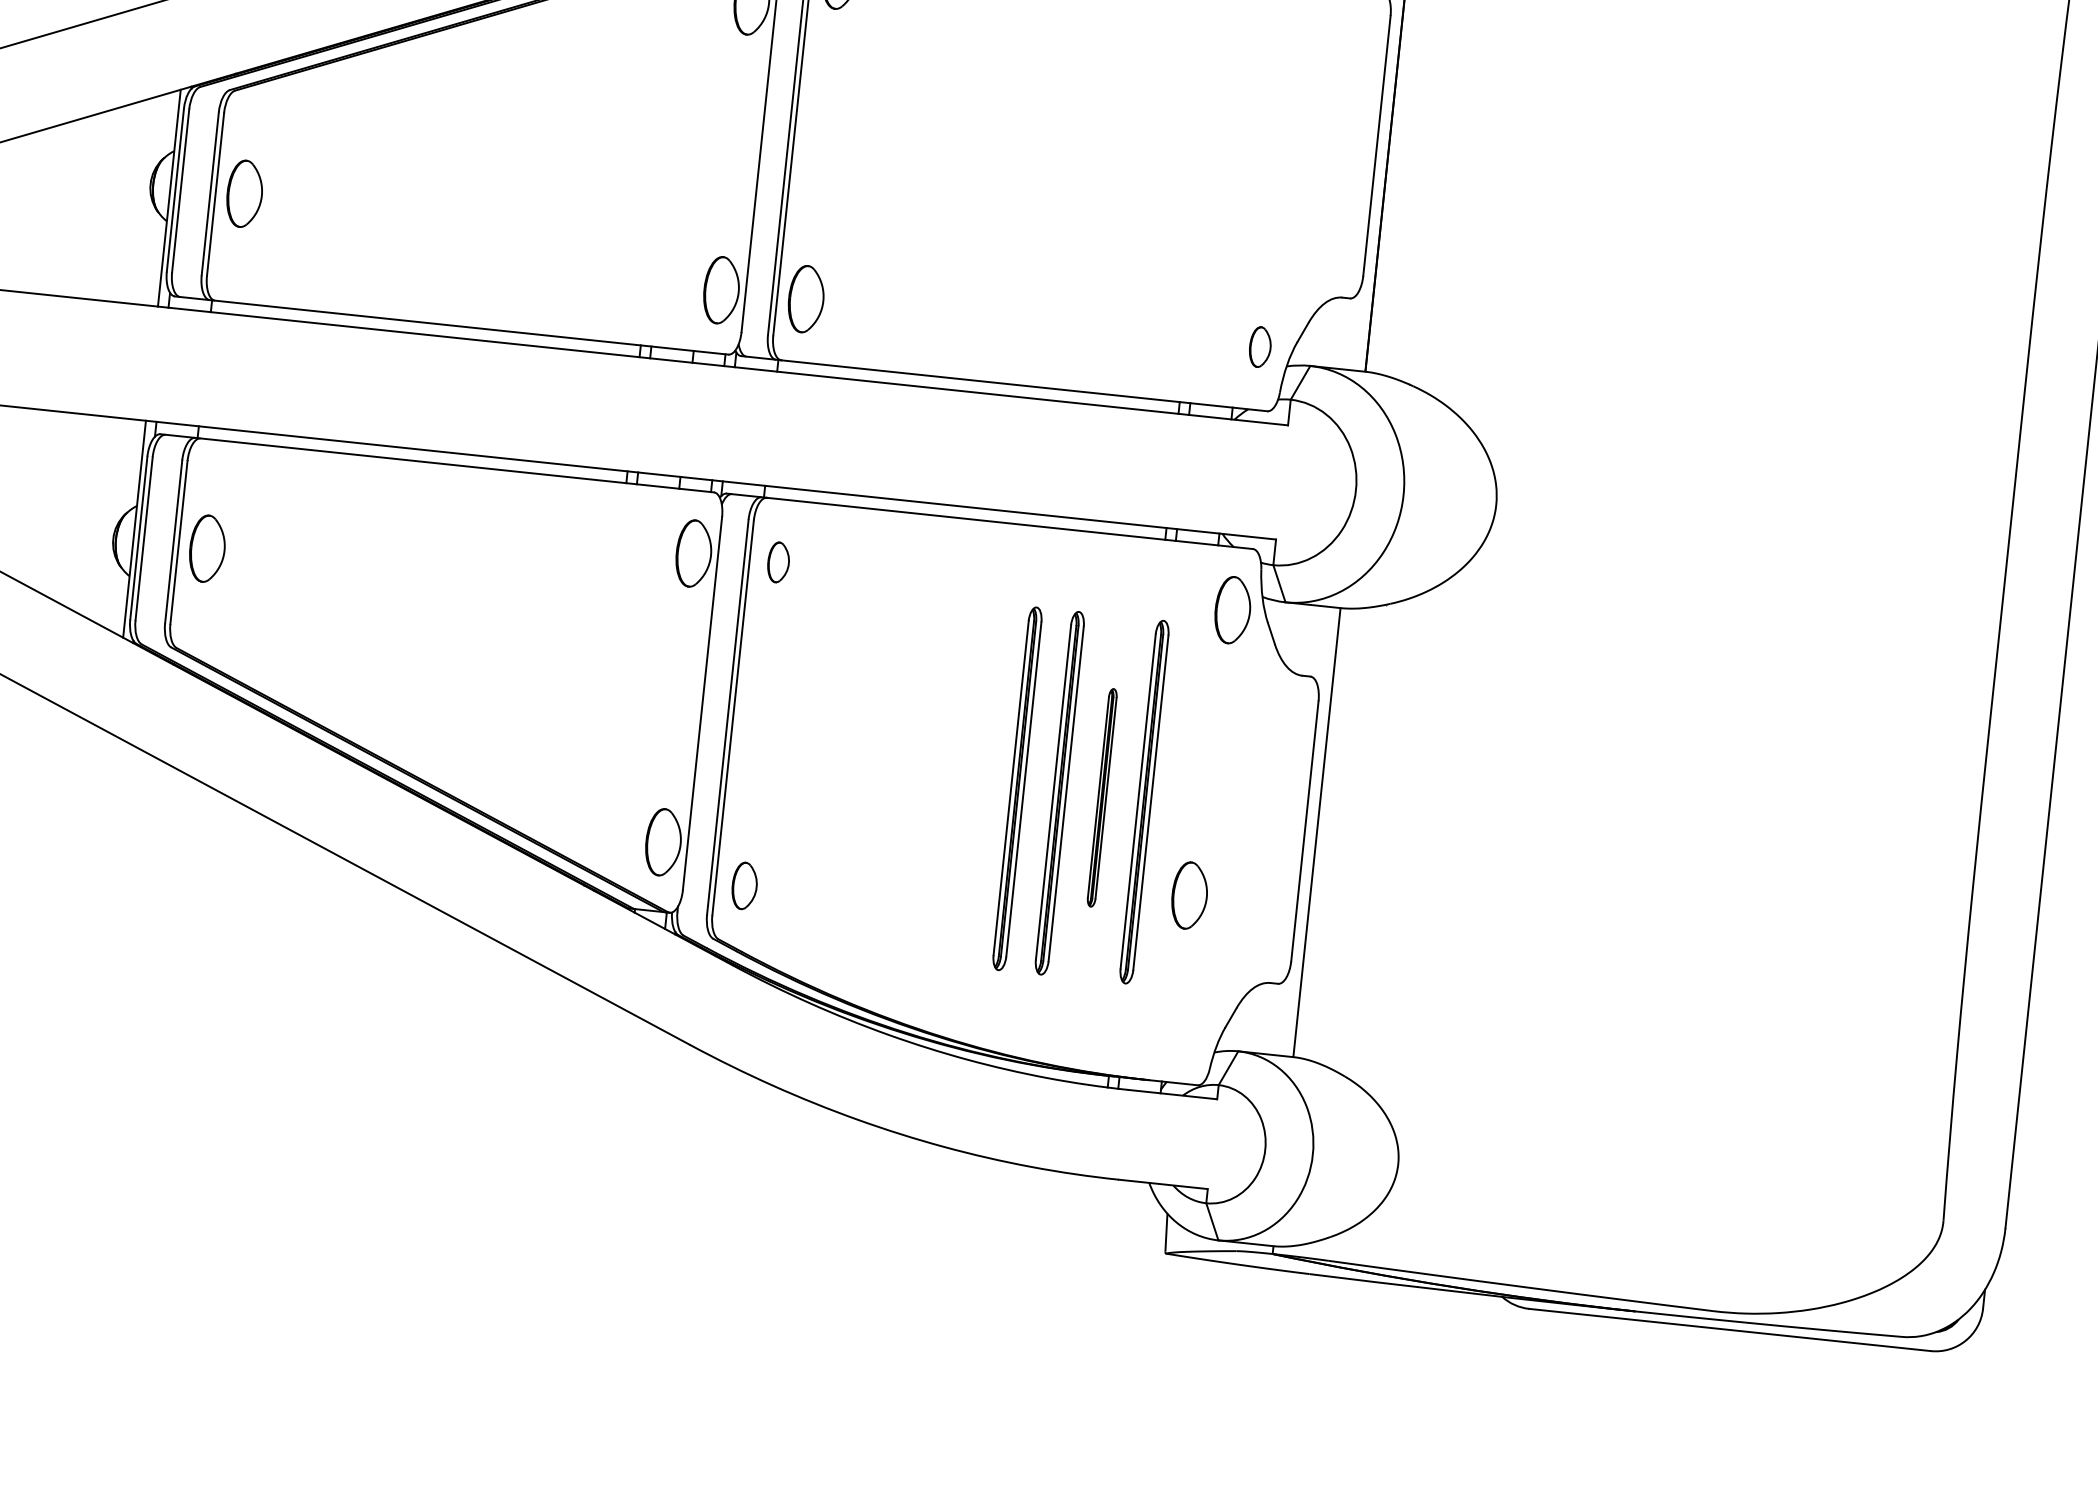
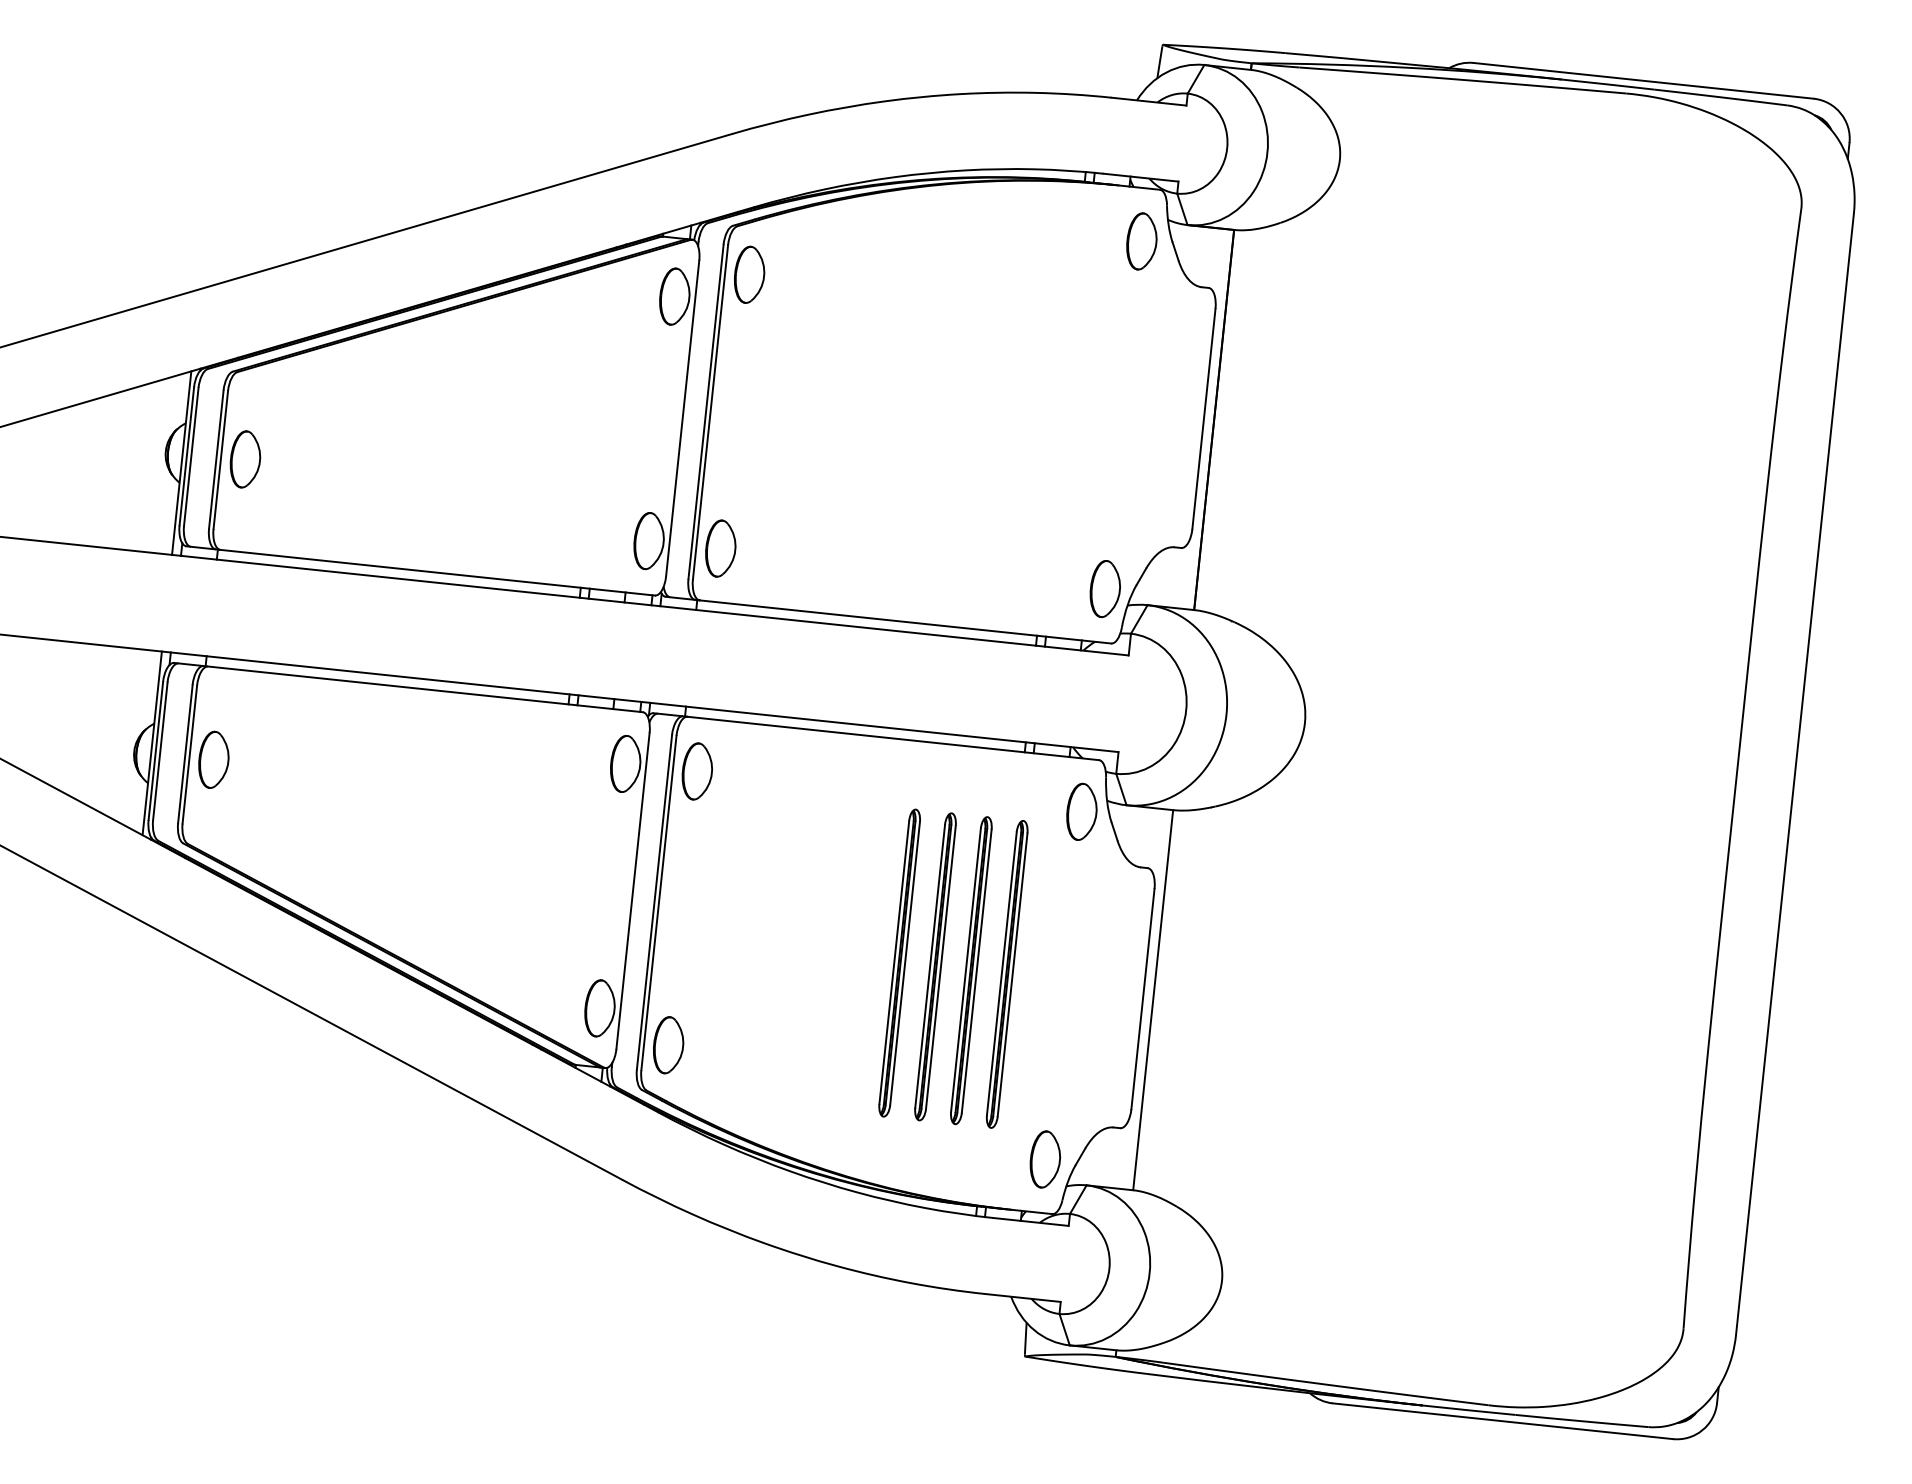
part: (1259, 347) -> (1104, 589), size x1.67
part: (778, 562) -> (697, 771), size x1.67
part: (1102, 797) -> (971, 970), size x1.67
part: (744, 886) -> (668, 1045), size x1.43
part: (1189, 895) -> (1045, 1159), moved

